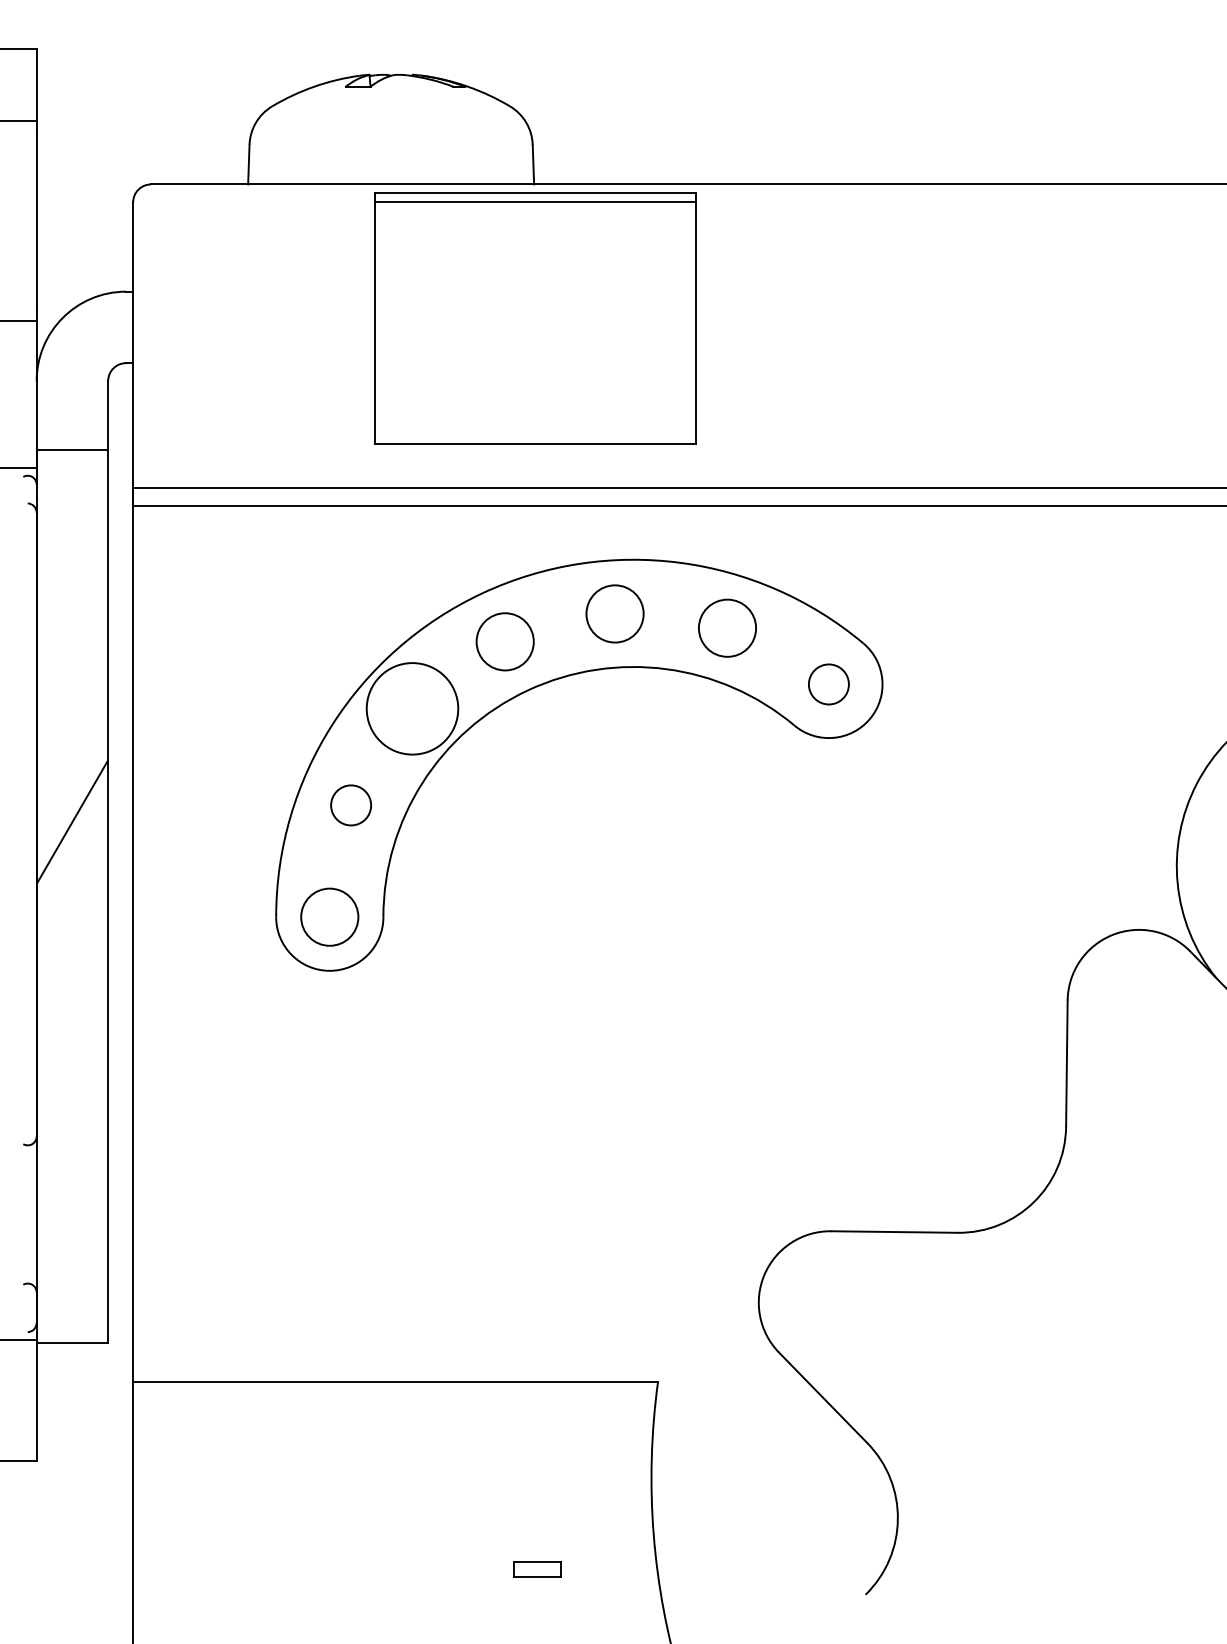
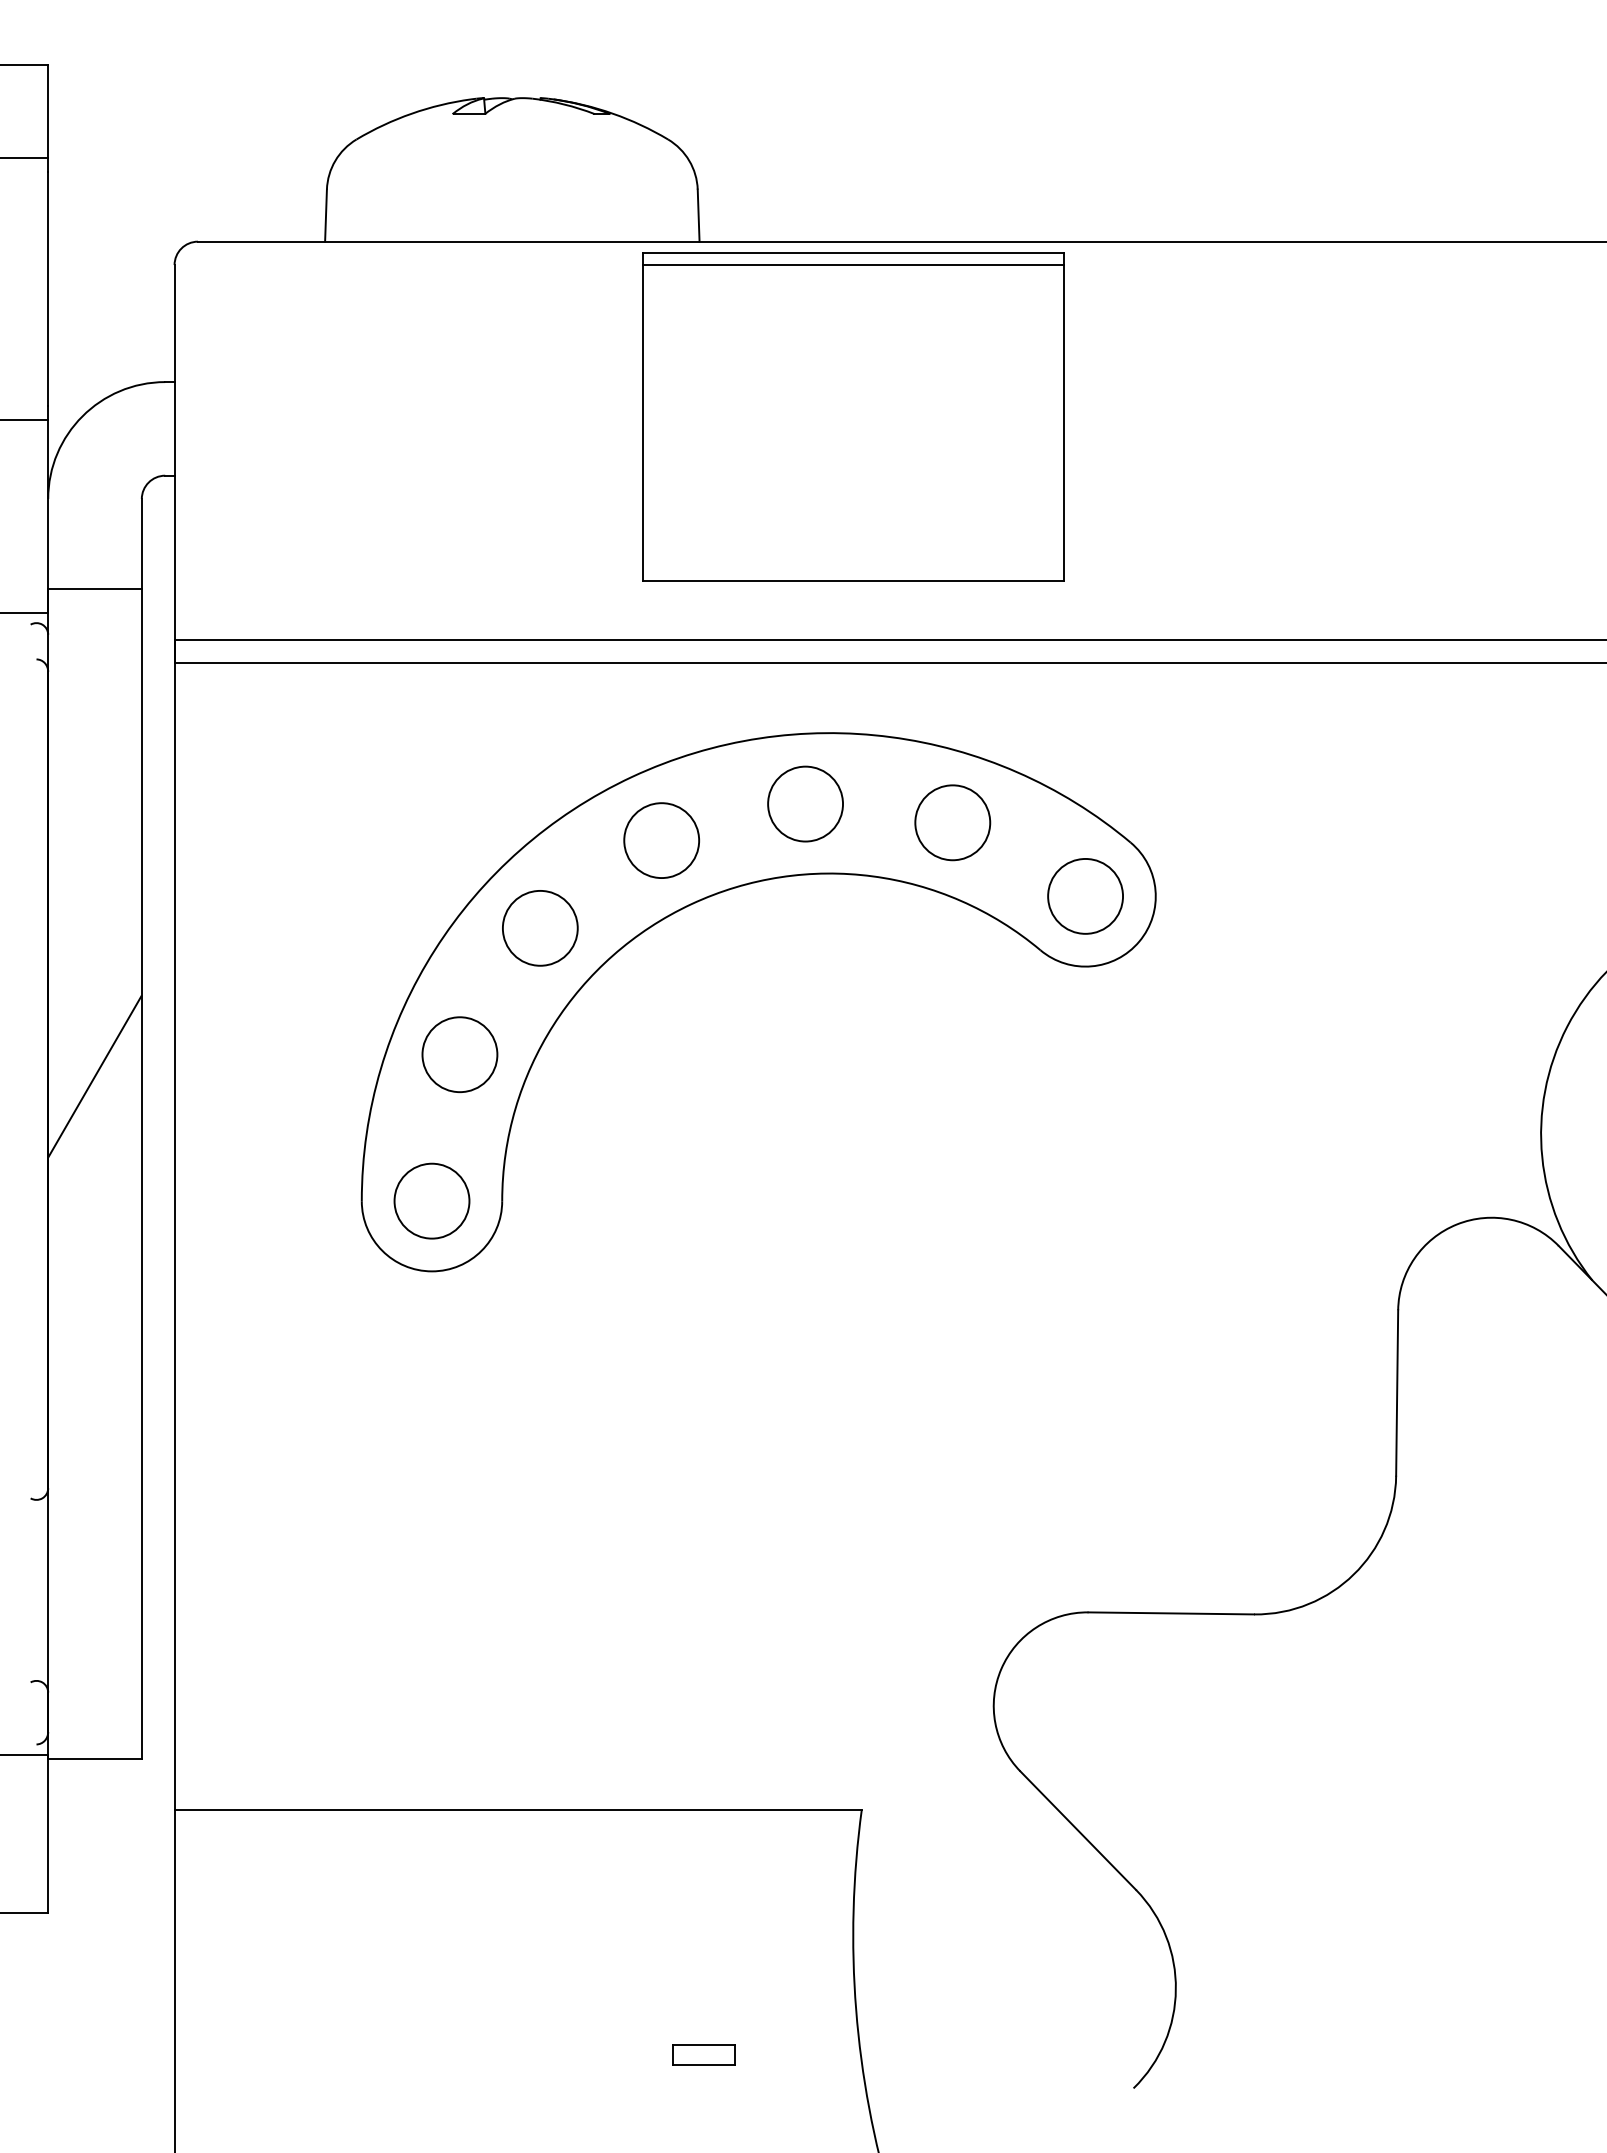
part: (535, 317) -> (853, 416), moved
circle: (828, 683) -> (1085, 895), size x1.43
circle: (411, 708) -> (539, 927), size x0.62
circle: (350, 805) -> (459, 1054), size x1.43

